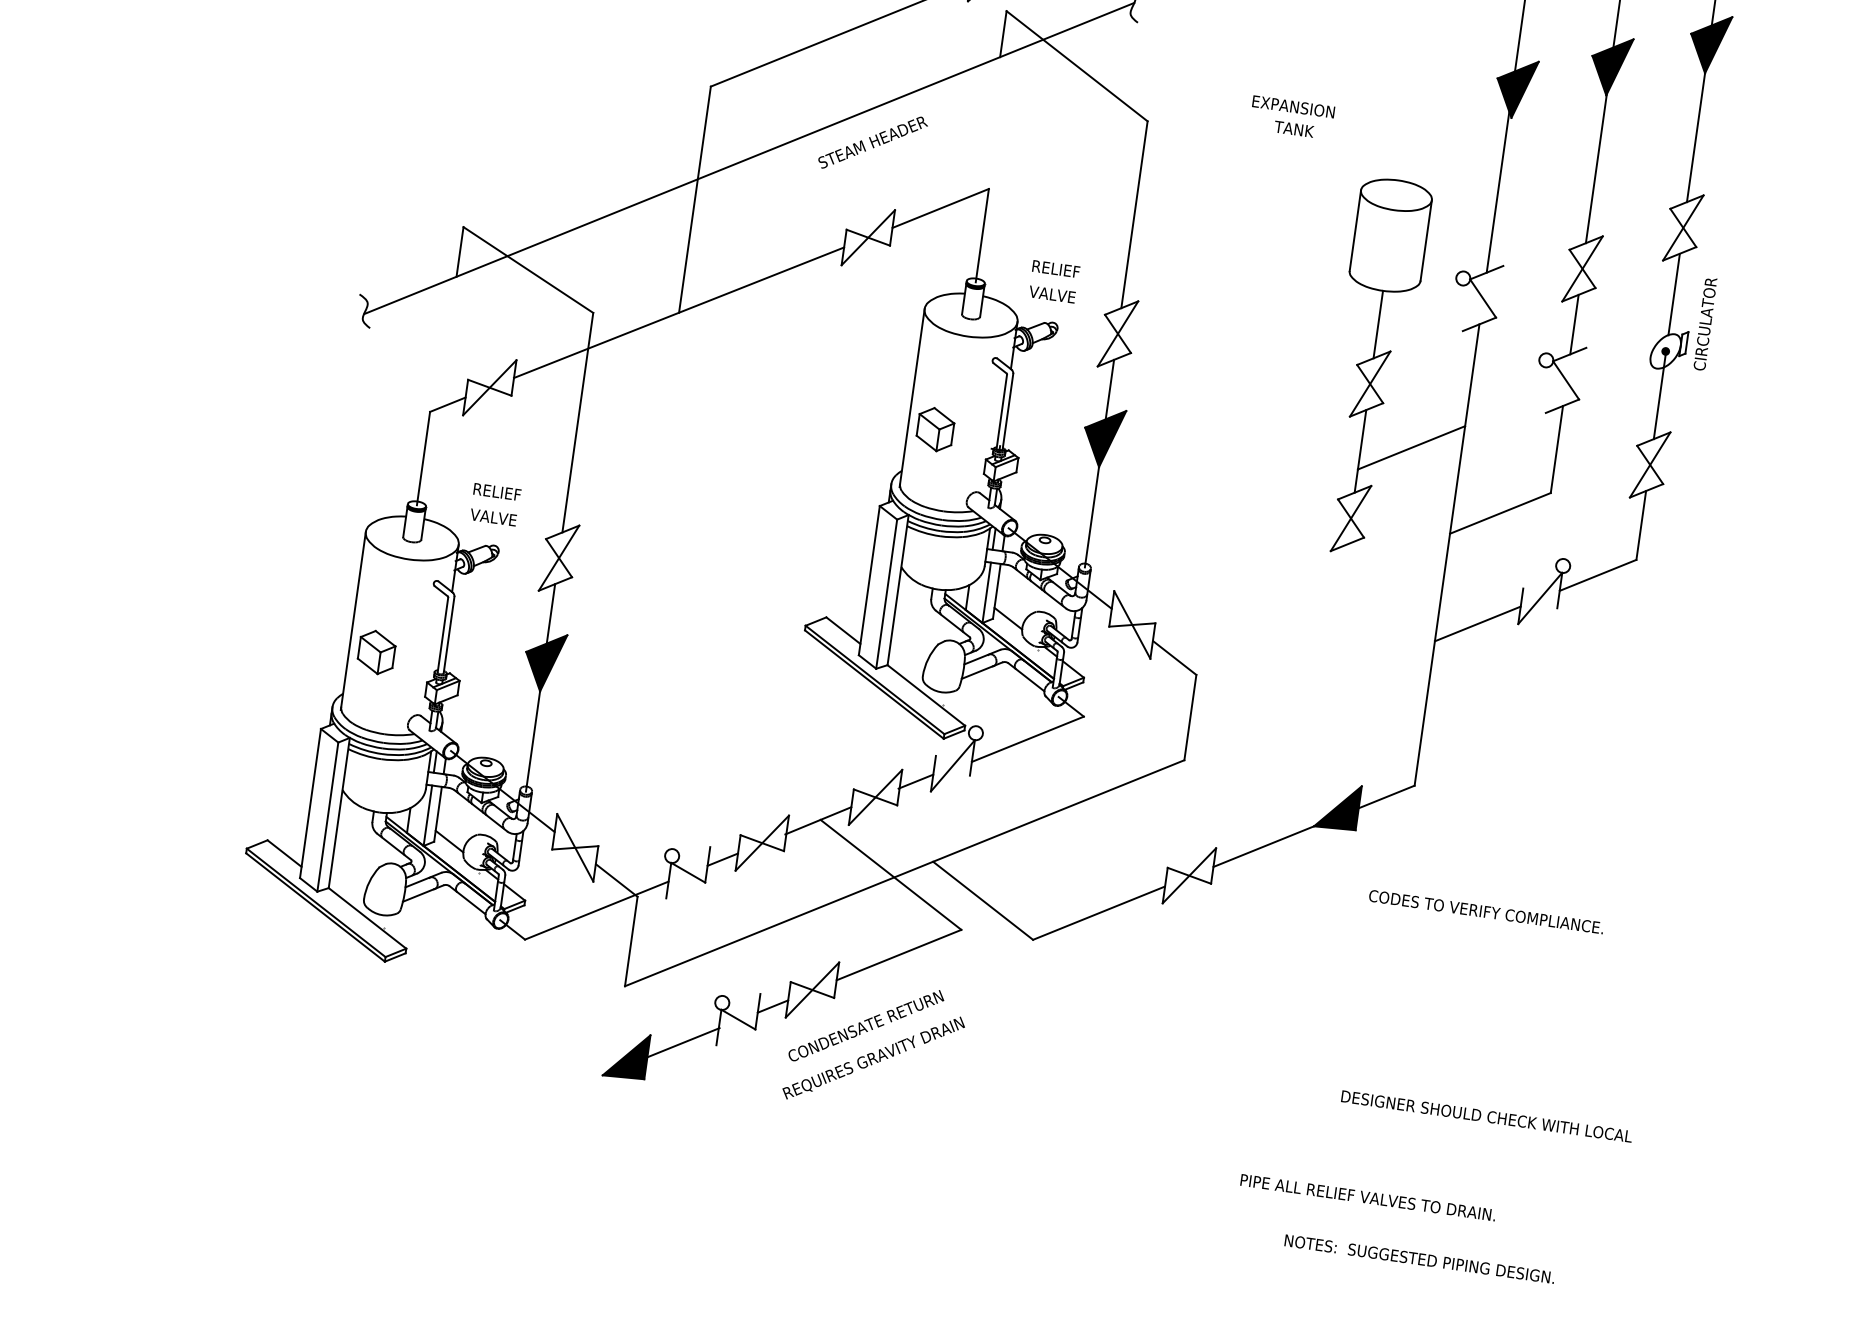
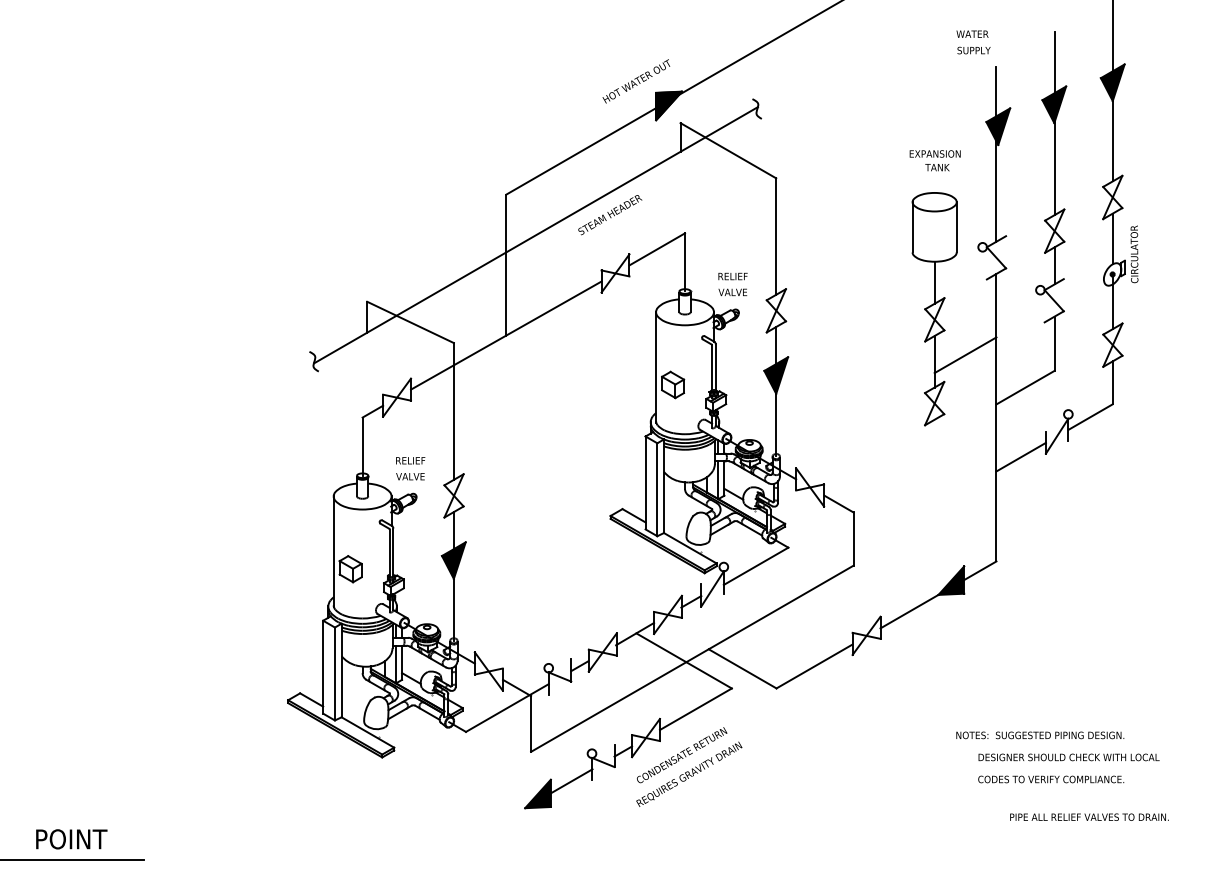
text: (1291, 117) -> (934, 160), moved
text: (1486, 912) -> (1051, 779), moved
text: (1368, 1196) -> (1089, 816), moved
text: (1420, 1259) -> (1040, 735), moved

